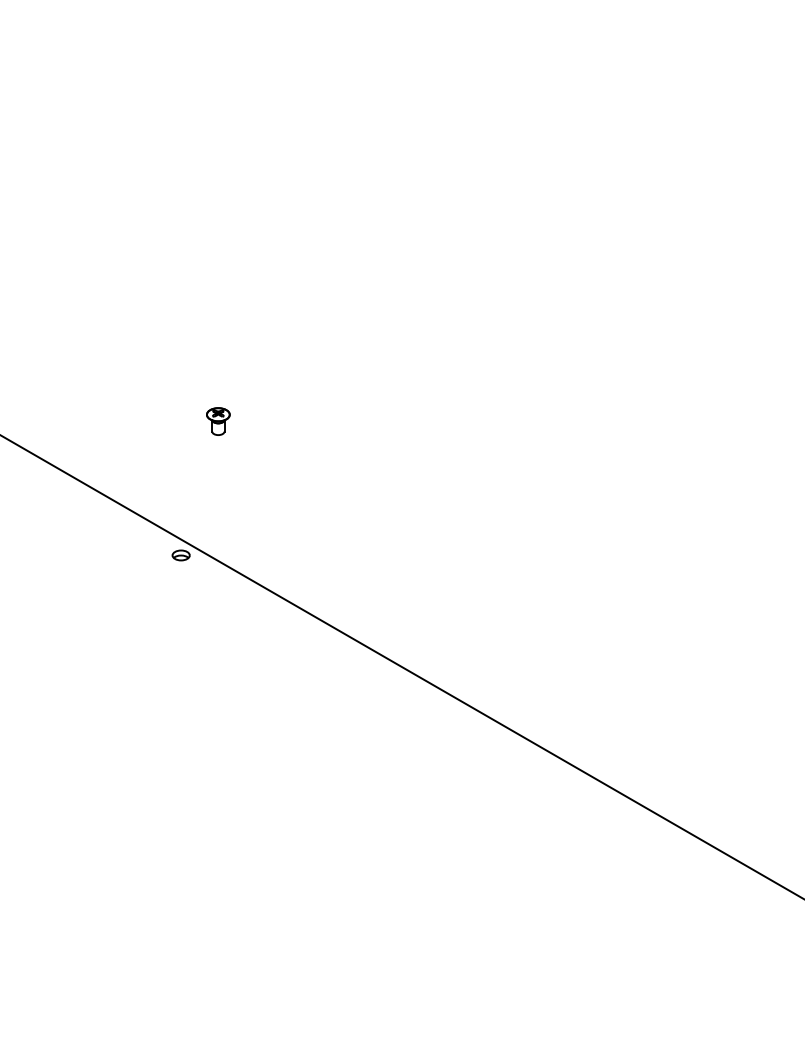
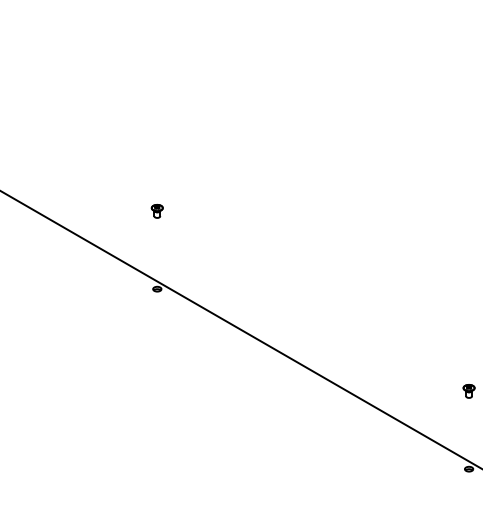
part: (216, 421) -> (156, 211), moved

